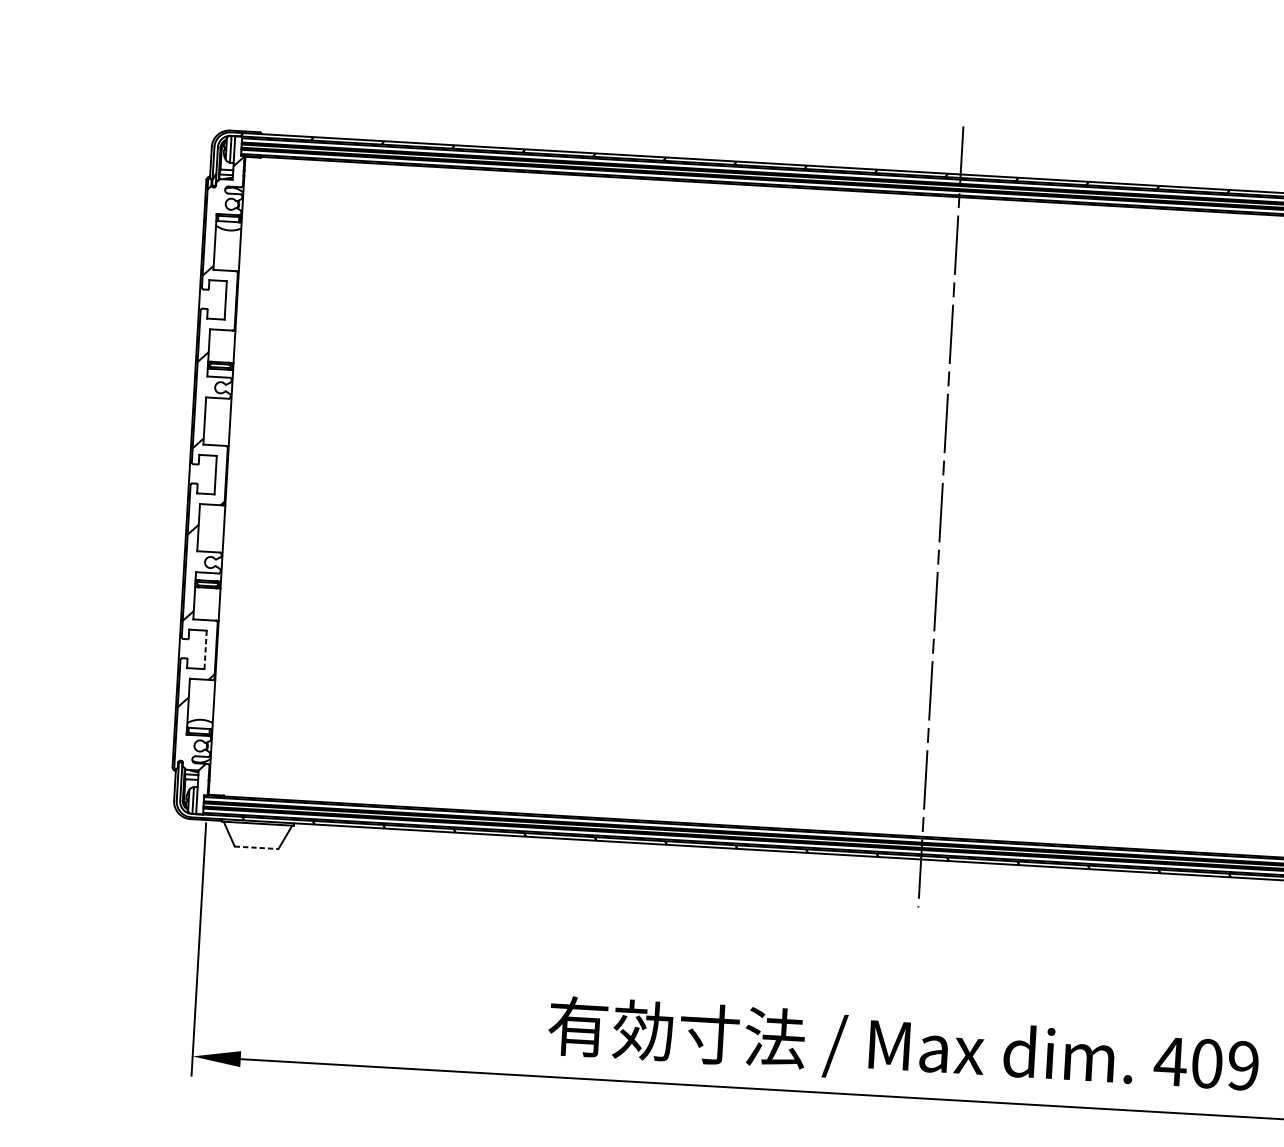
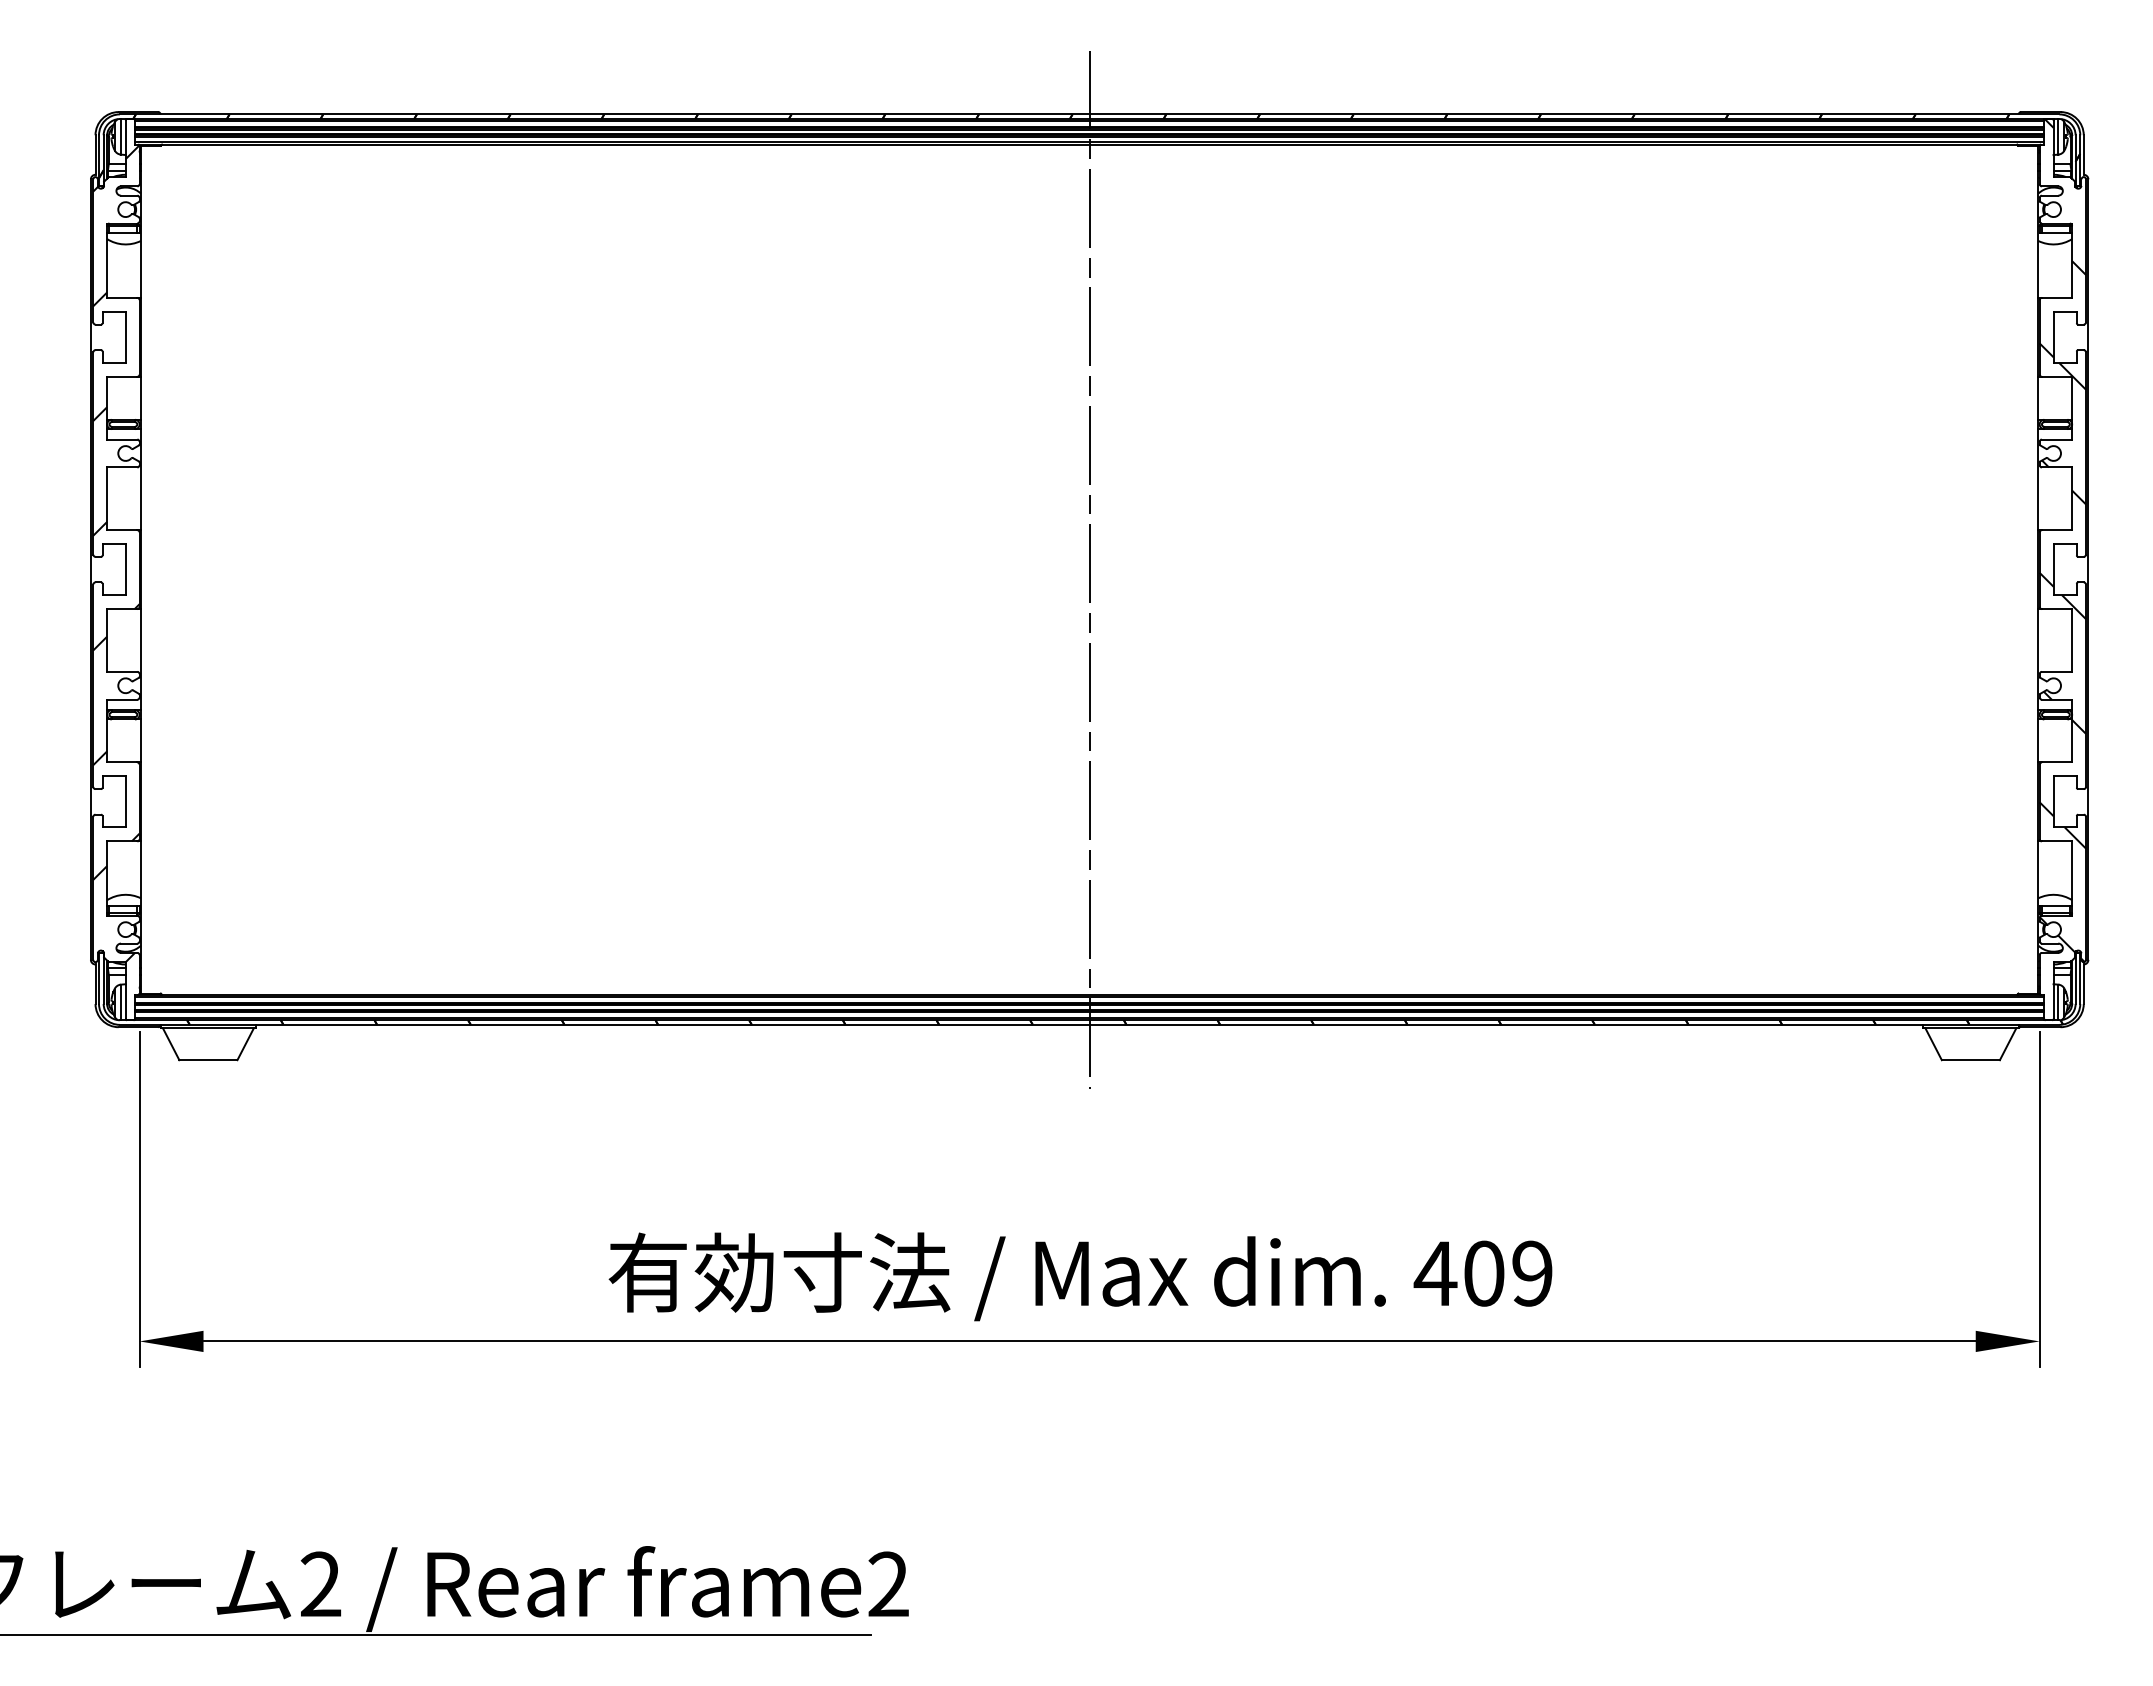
line: (205, 649) -> (125, 801), dashed -> solid
line: (256, 848) -> (208, 1060), dashed -> solid

